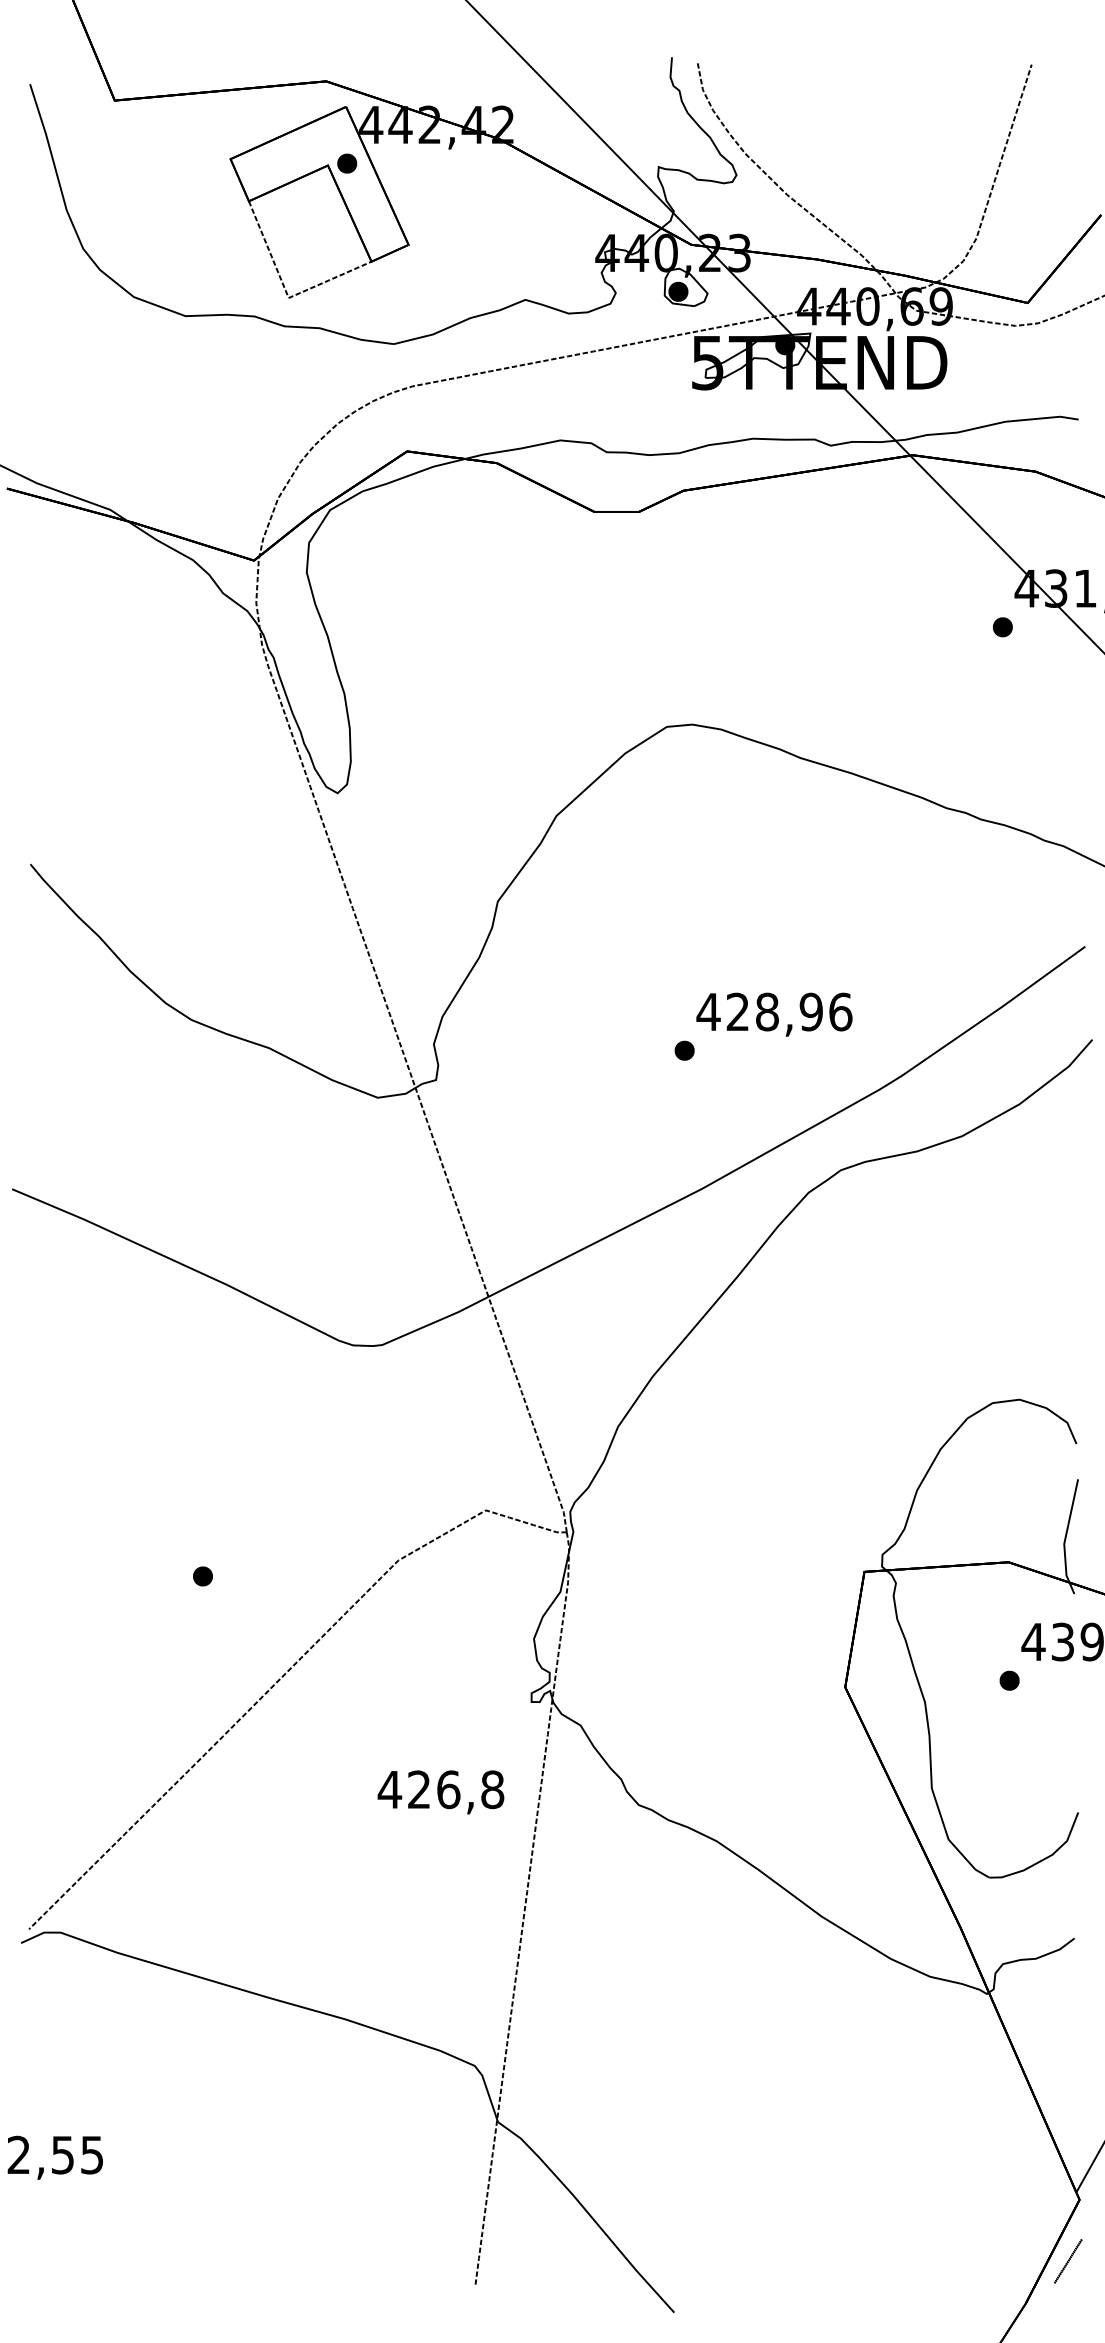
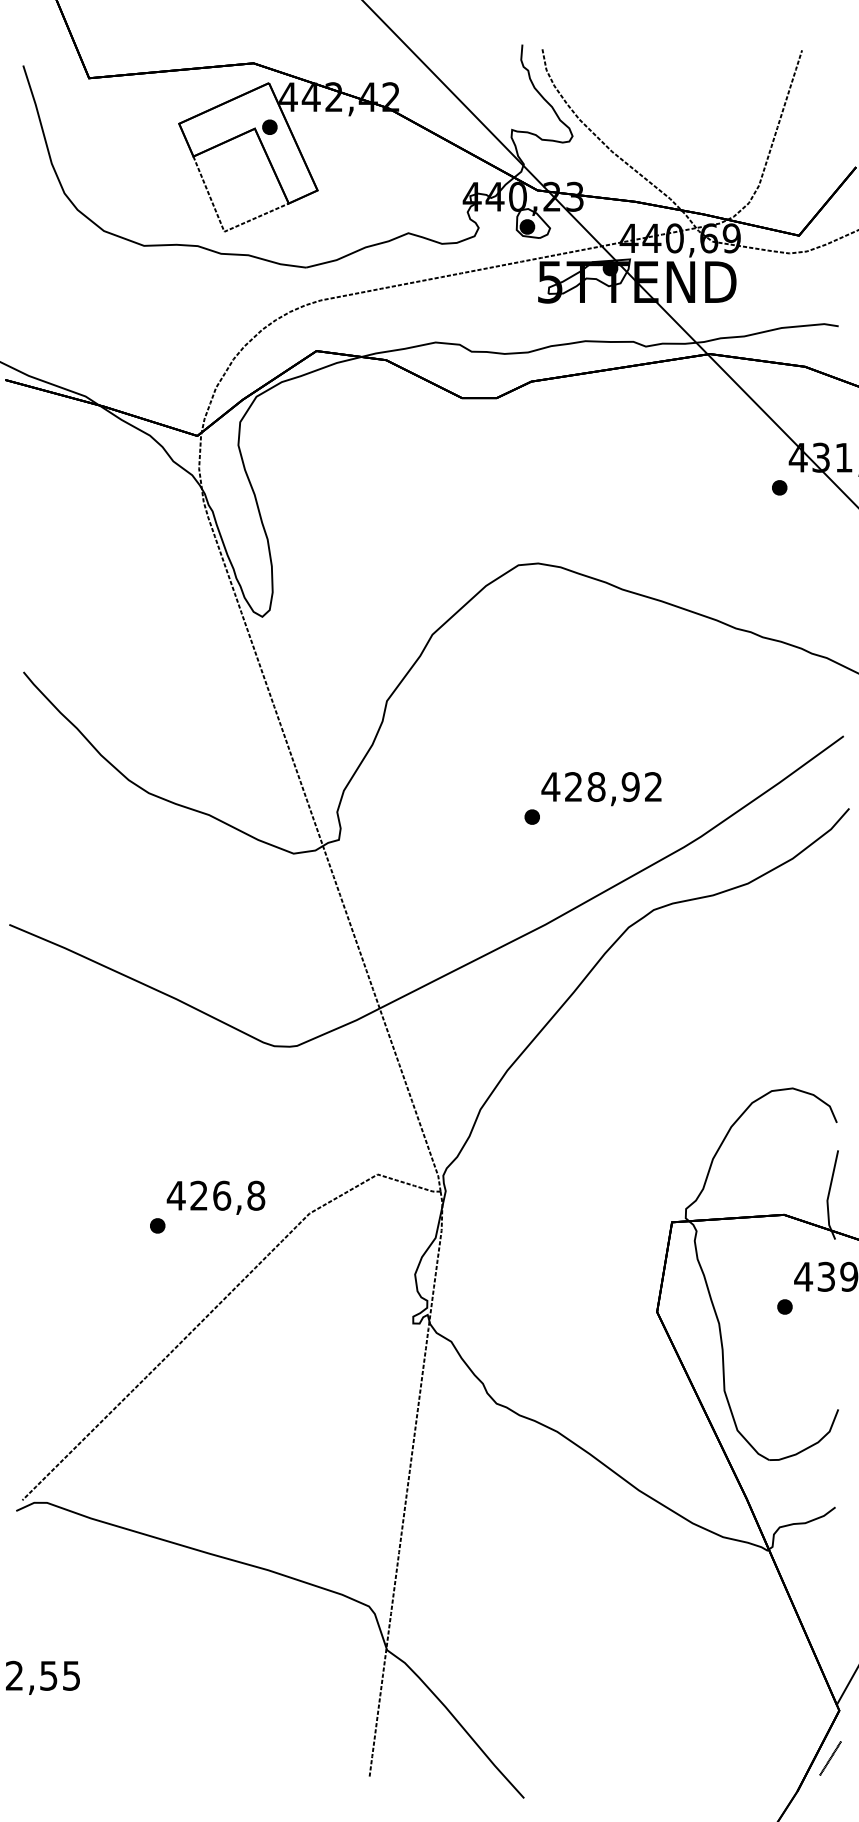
text: (840, 1011) -> (653, 786), 428,96 -> 428,92
text: (440, 1792) -> (215, 1197), moved

